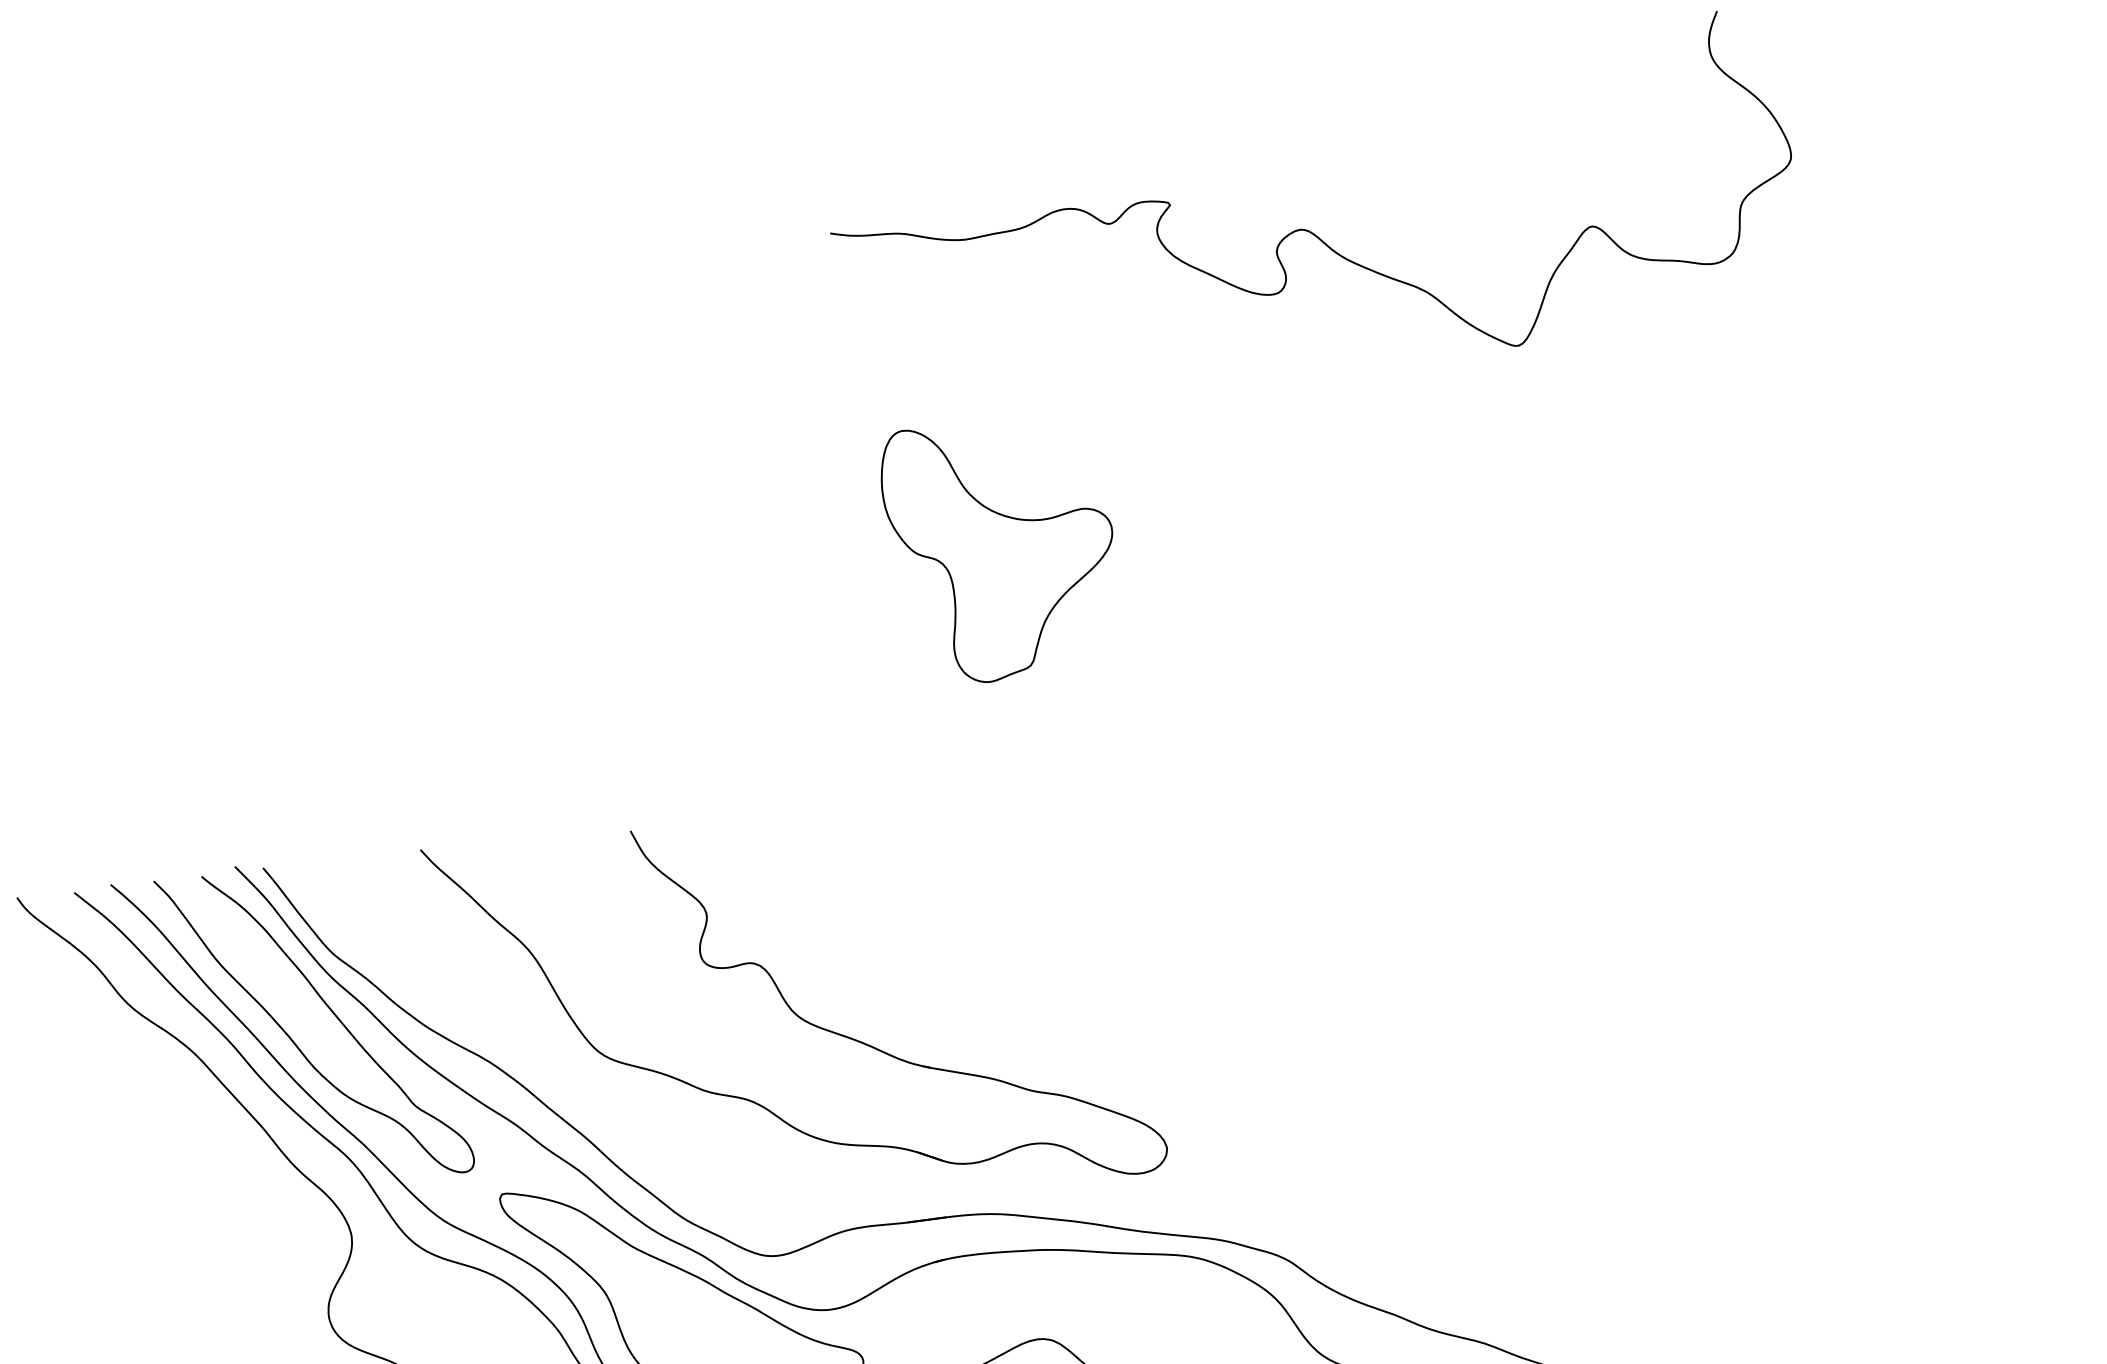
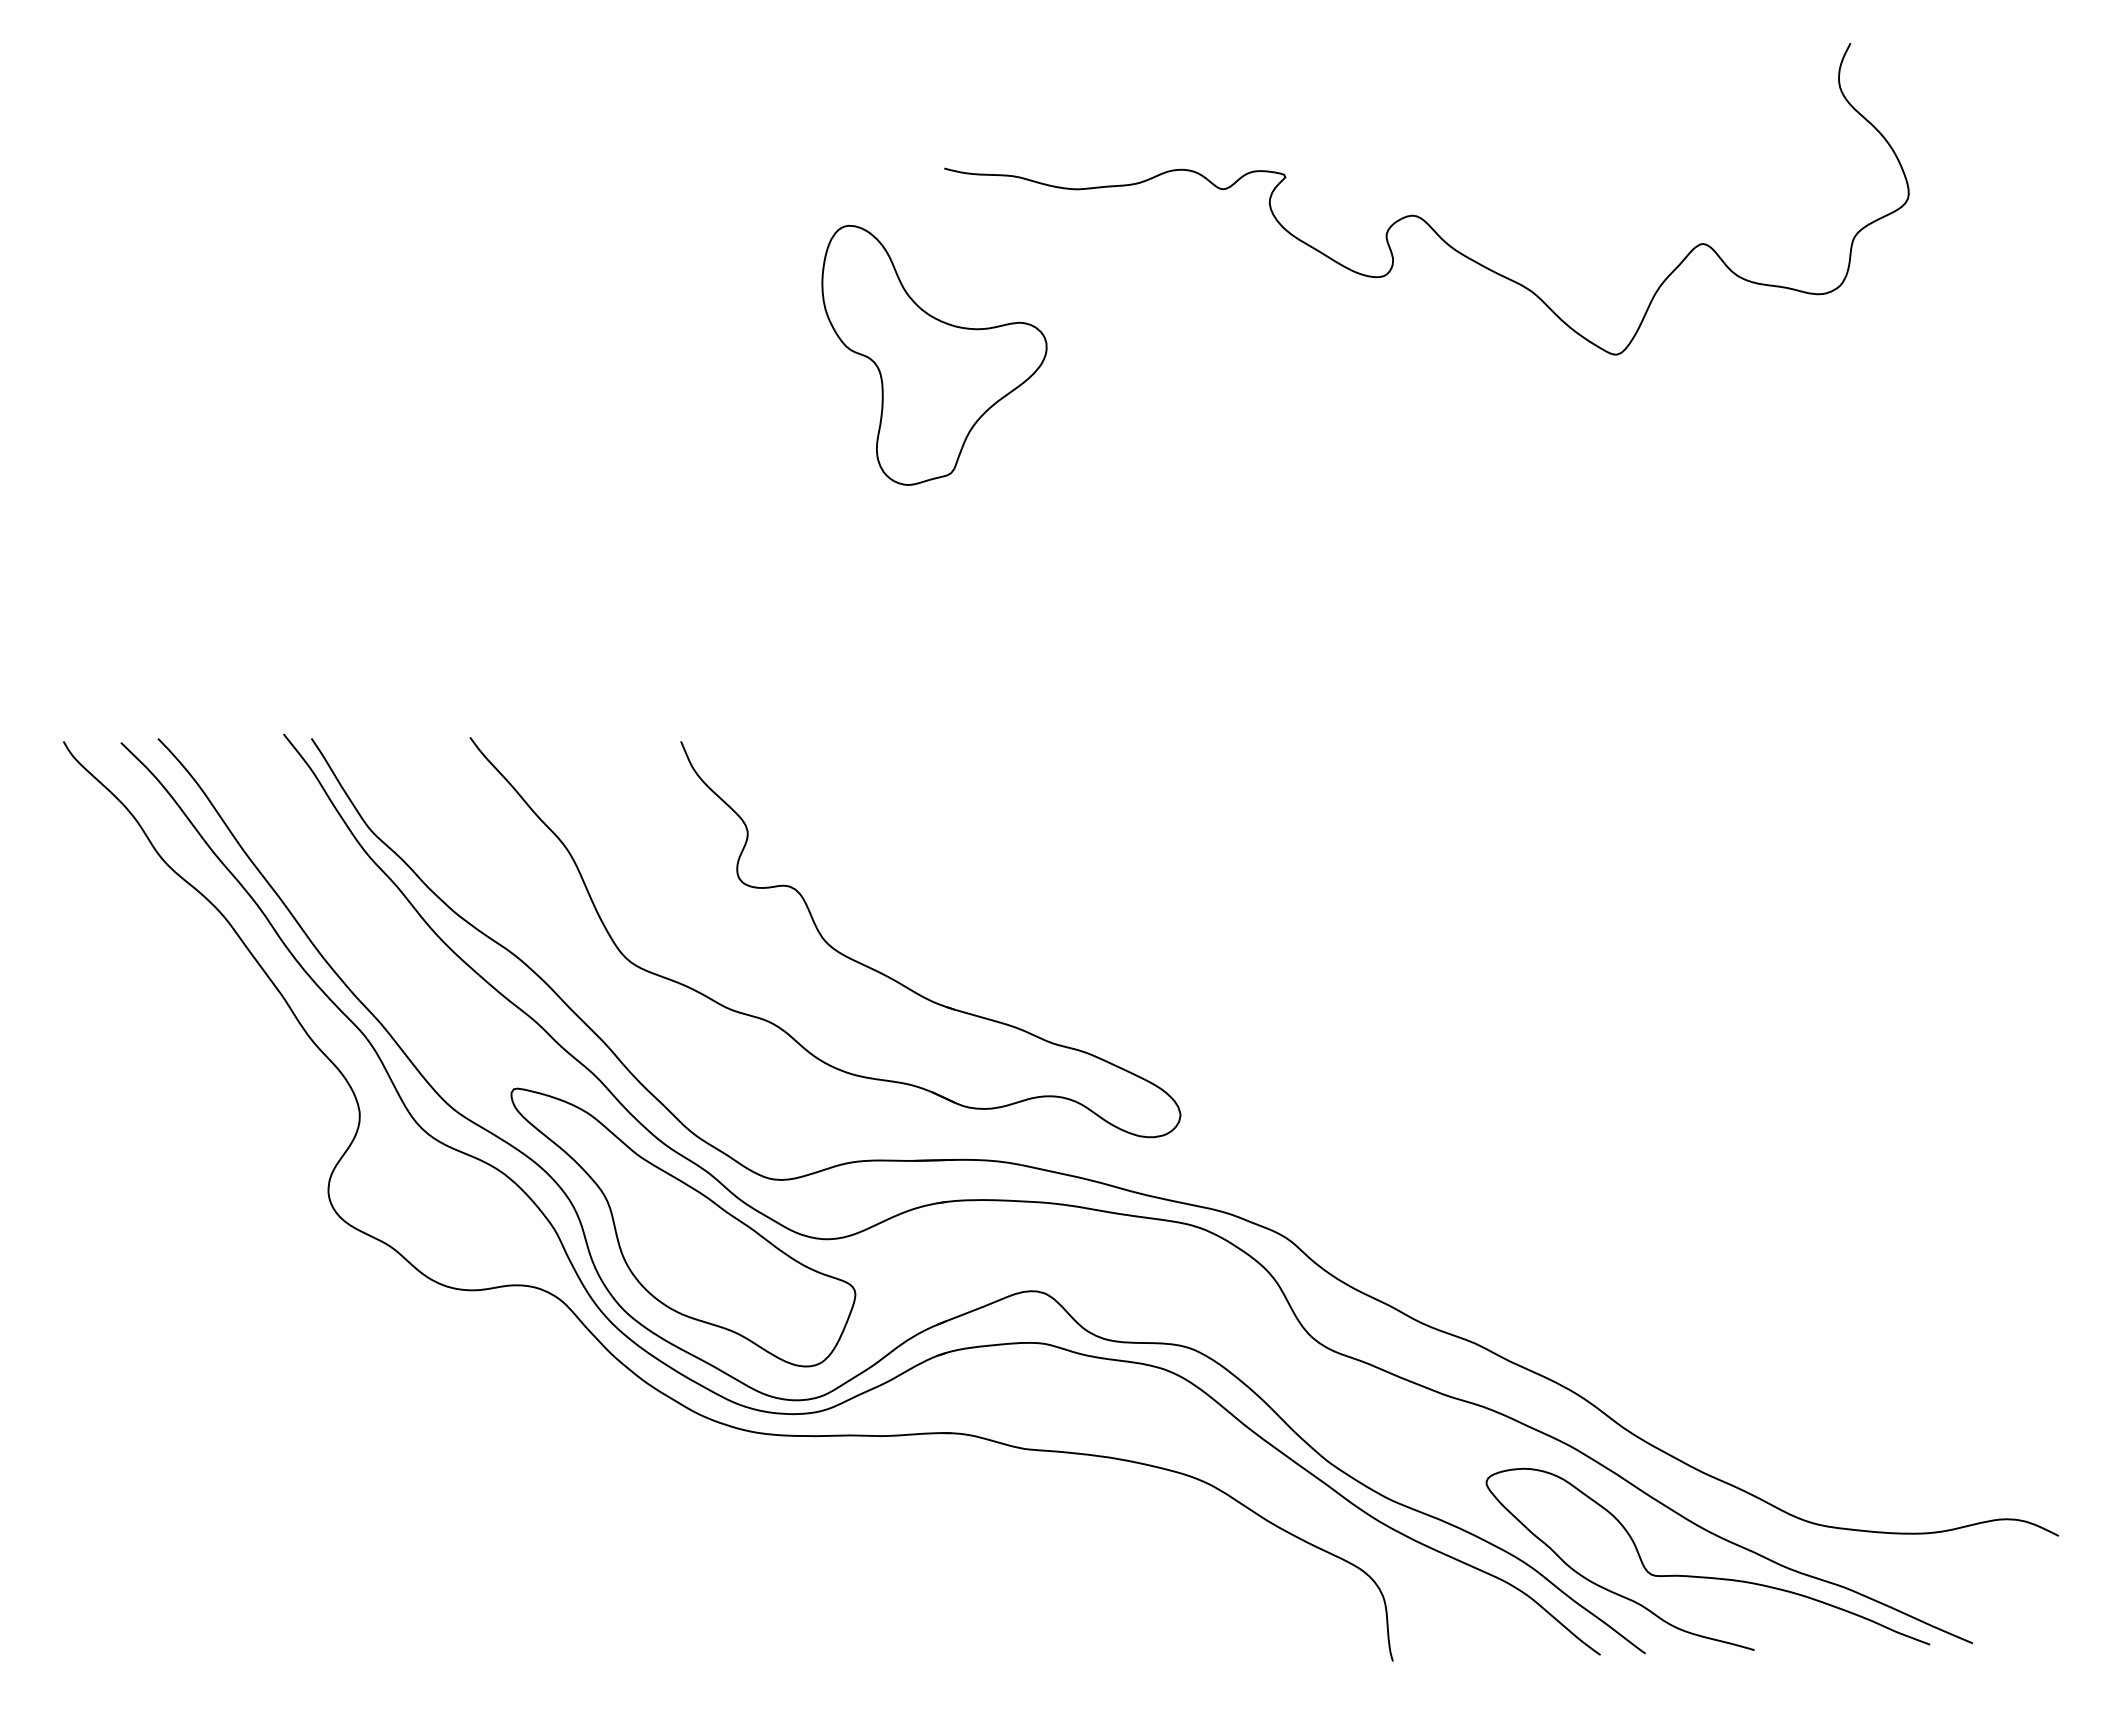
part: (1001, 549) -> (934, 354), moved
curve: (332, 1013) -> (364, 890), removed

